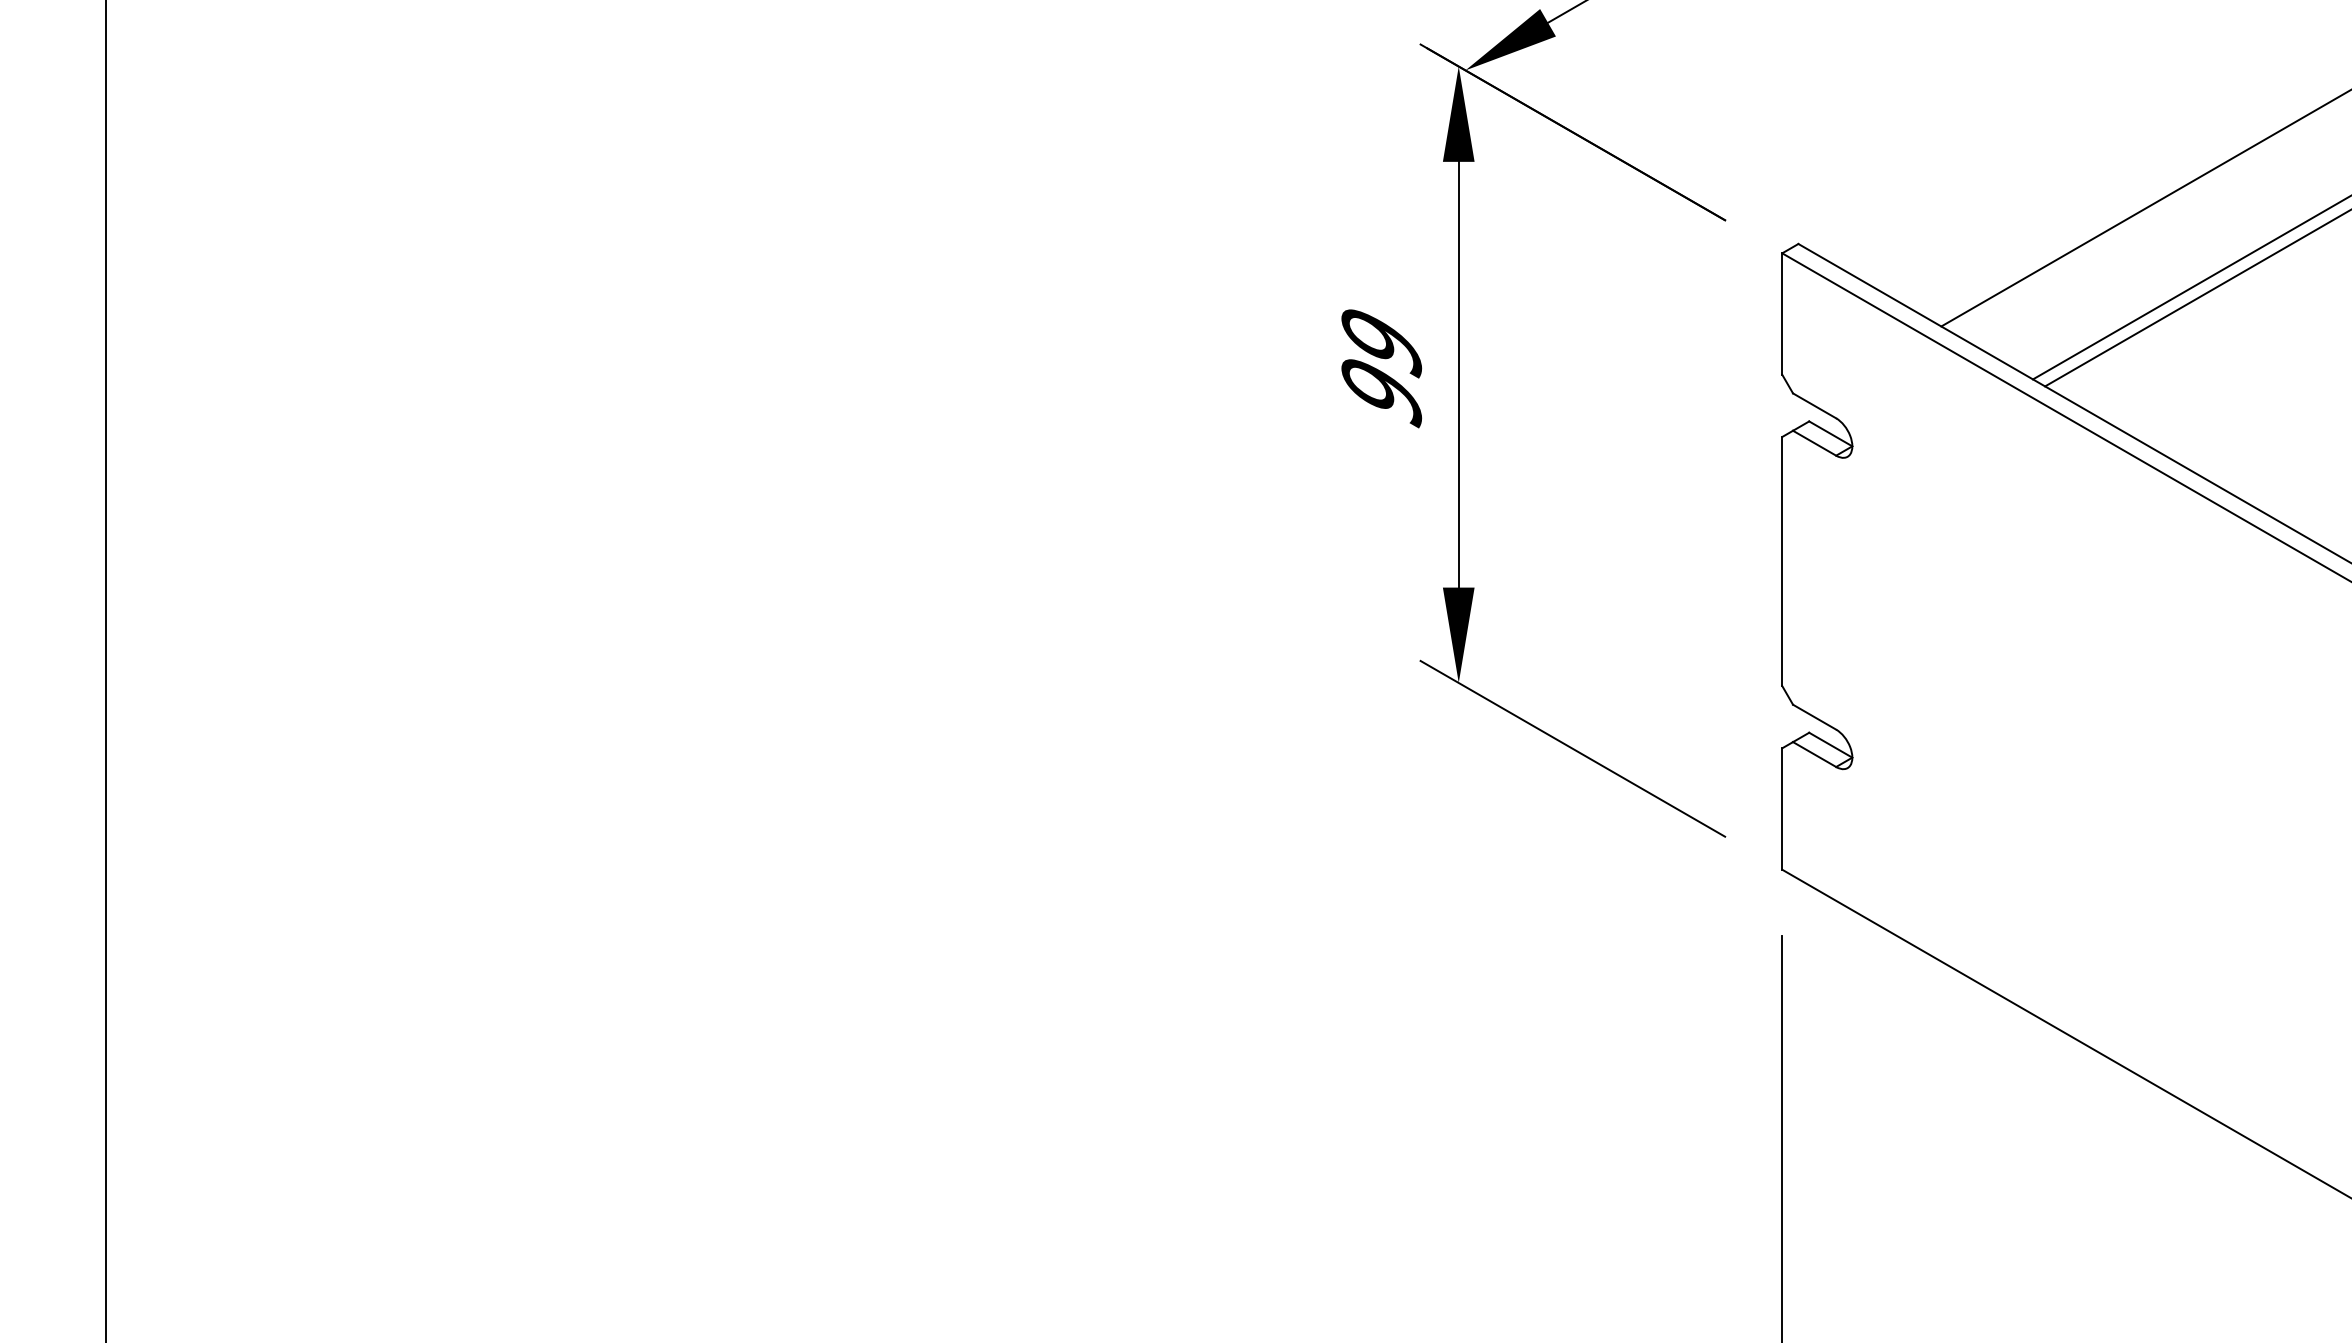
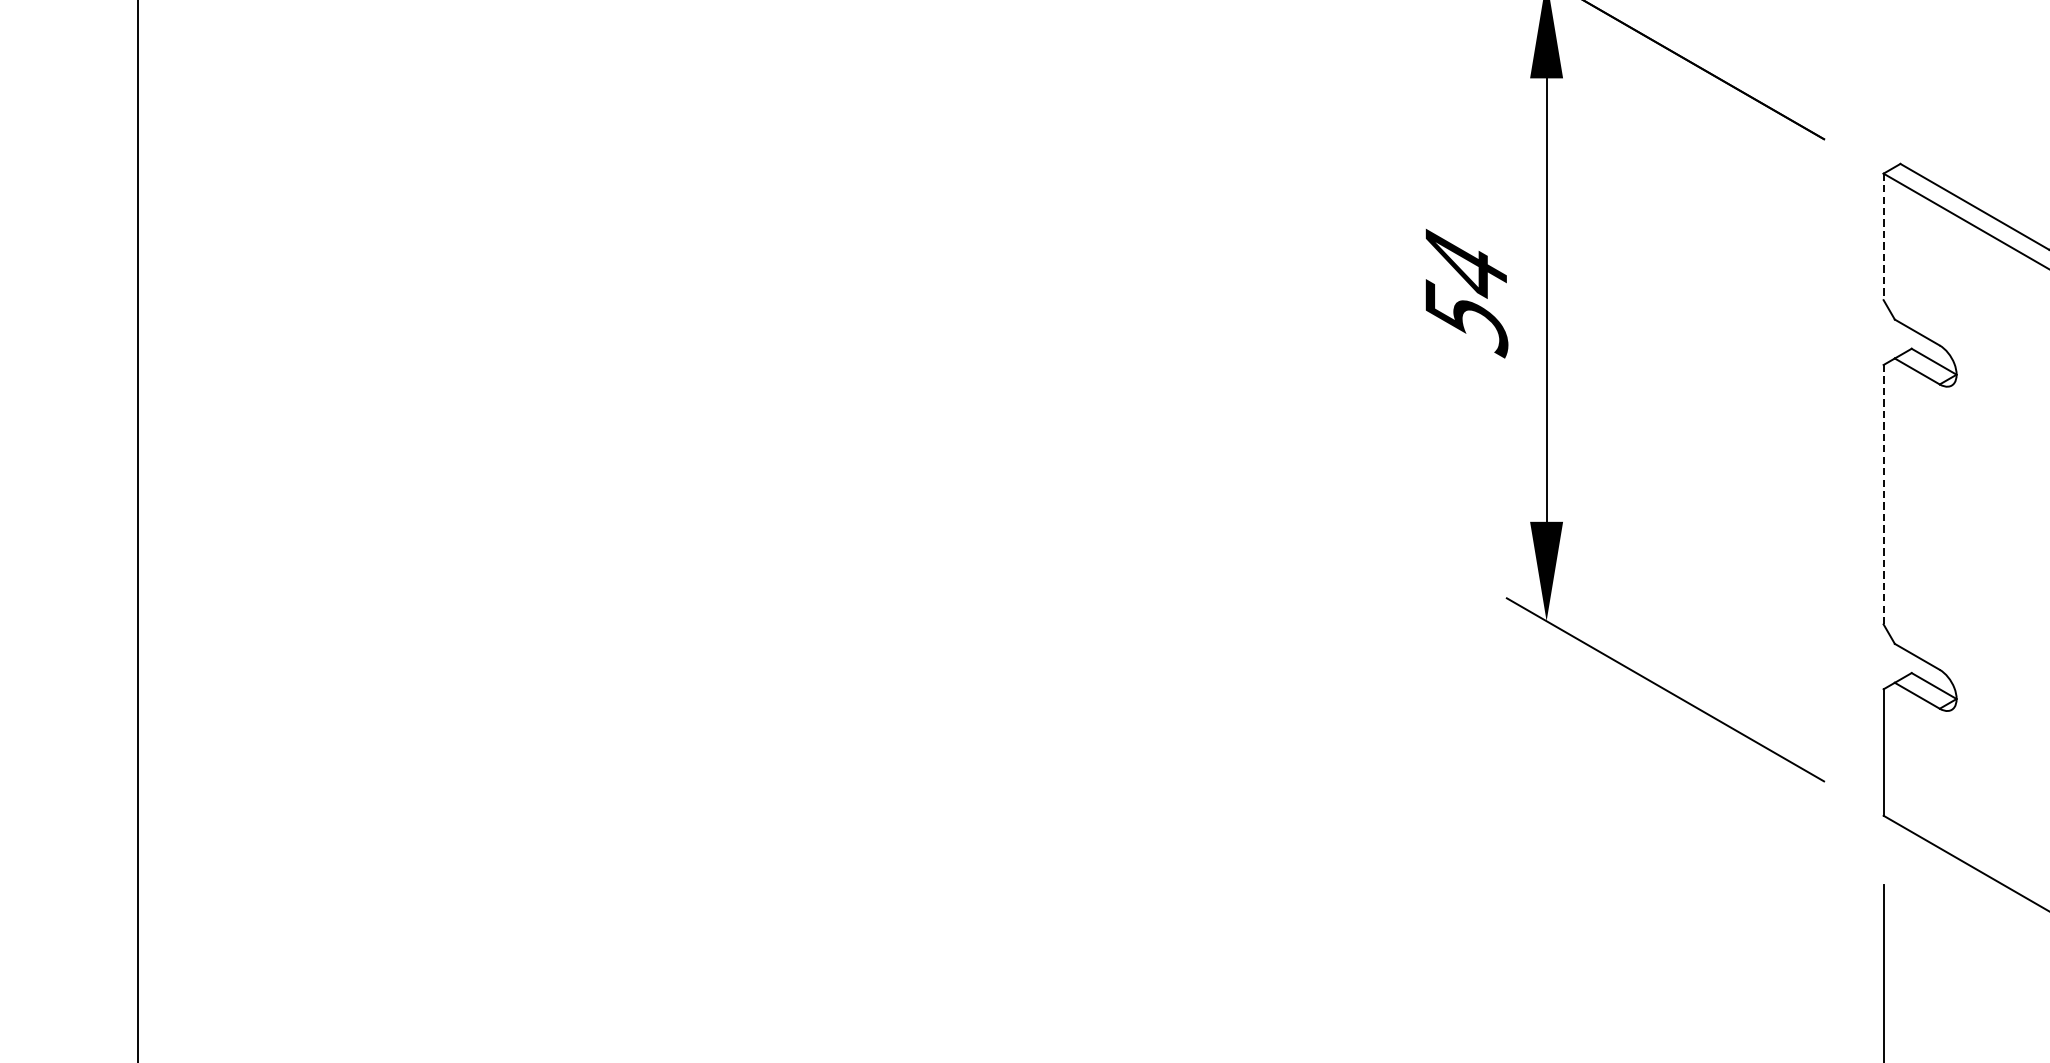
line: (1782, 314) -> (1883, 237), solid -> dashed
text: (1381, 368) -> (1466, 293), 99 -> 54
line: (1782, 561) -> (1883, 494), solid -> dashed

